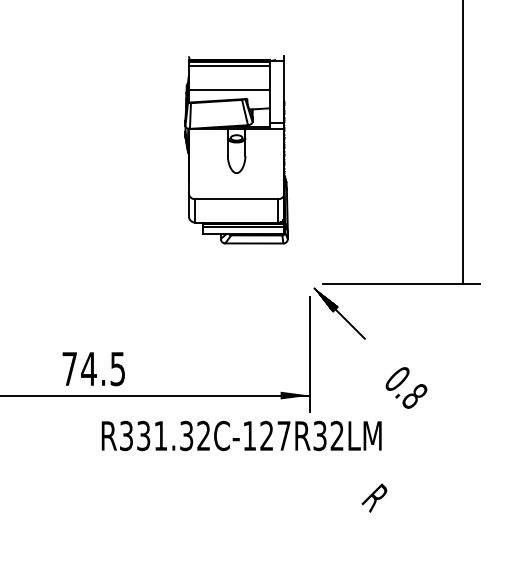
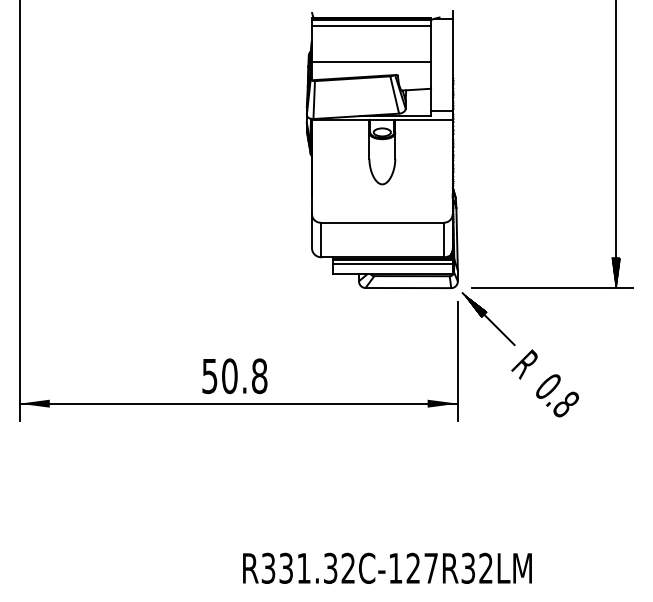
part: (235, 149) -> (381, 149), size x1.43
hatch: (463, 269) -> (616, 273), added
text: (93, 369) -> (234, 376), 74.5 -> 50.8
text: (241, 435) -> (387, 567), moved
text: (374, 498) -> (524, 364), moved

